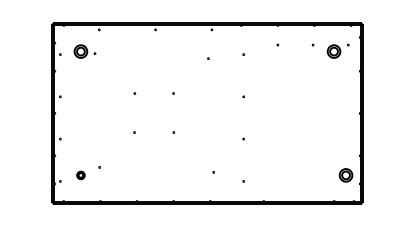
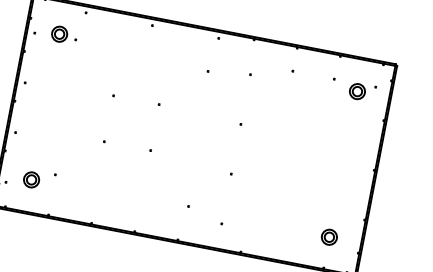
part: (80, 175) -> (31, 179), size x1.67
part: (345, 175) -> (328, 237), moved

